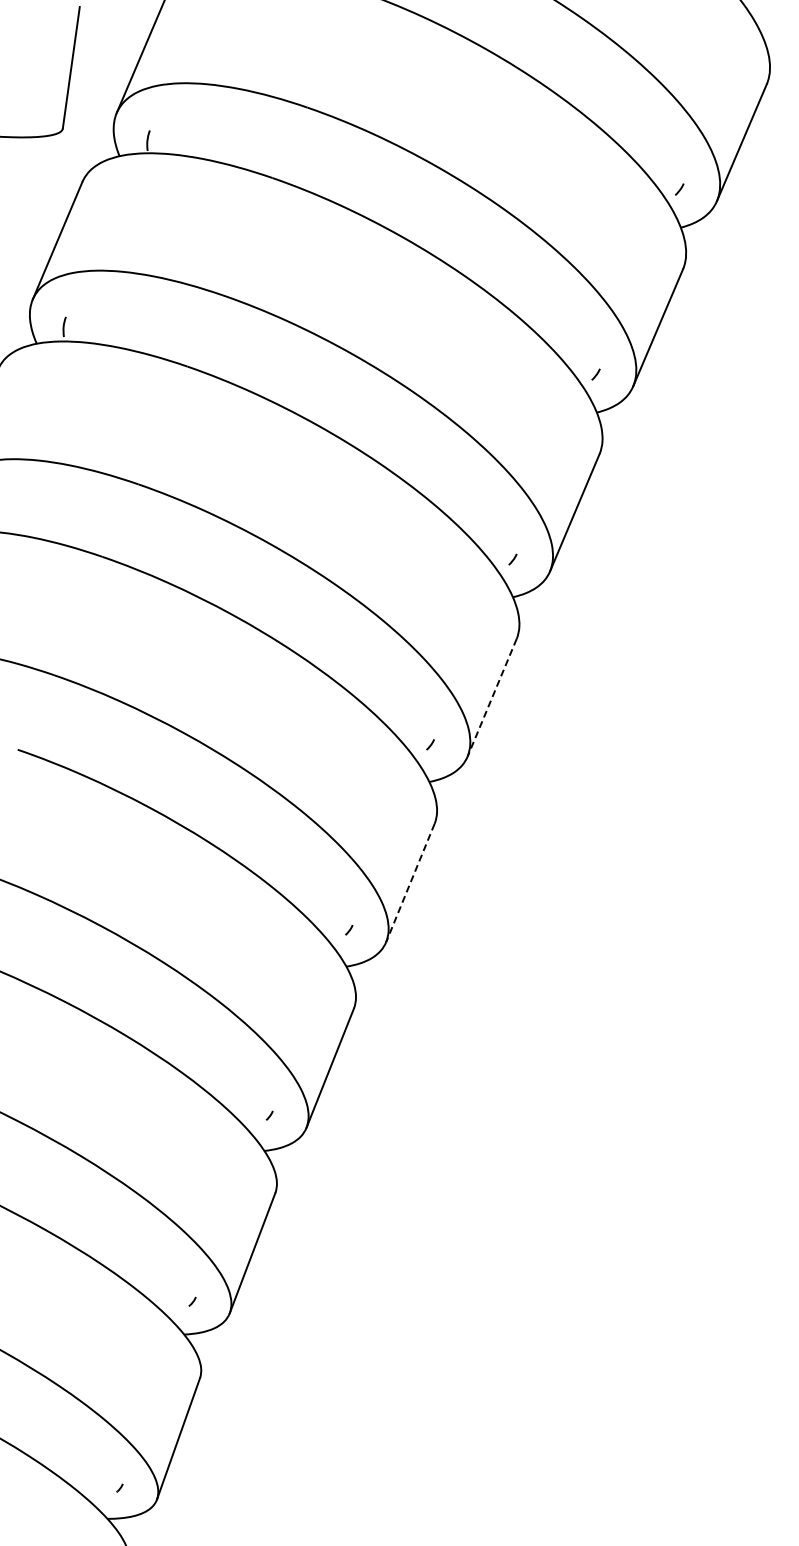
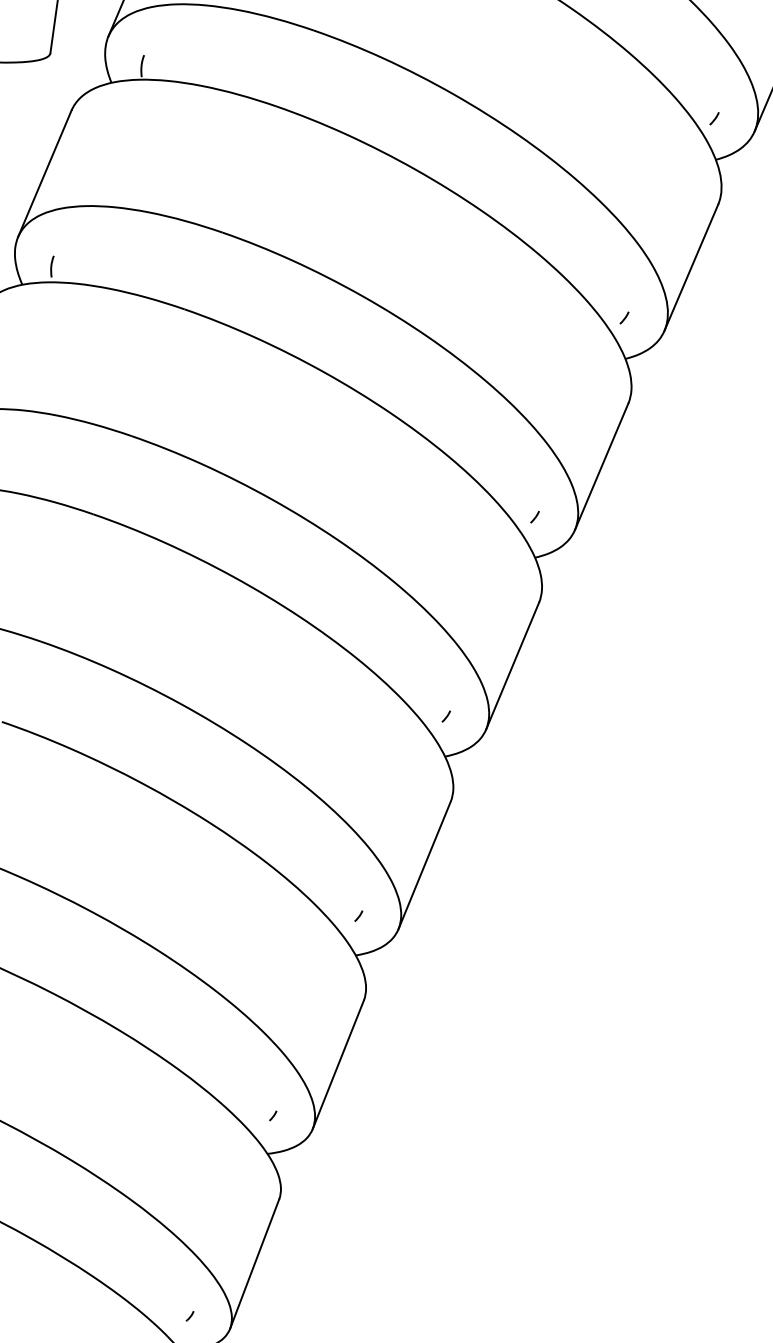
line: (492, 697) -> (513, 665), dashed -> solid
line: (410, 883) -> (424, 865), dashed -> solid

